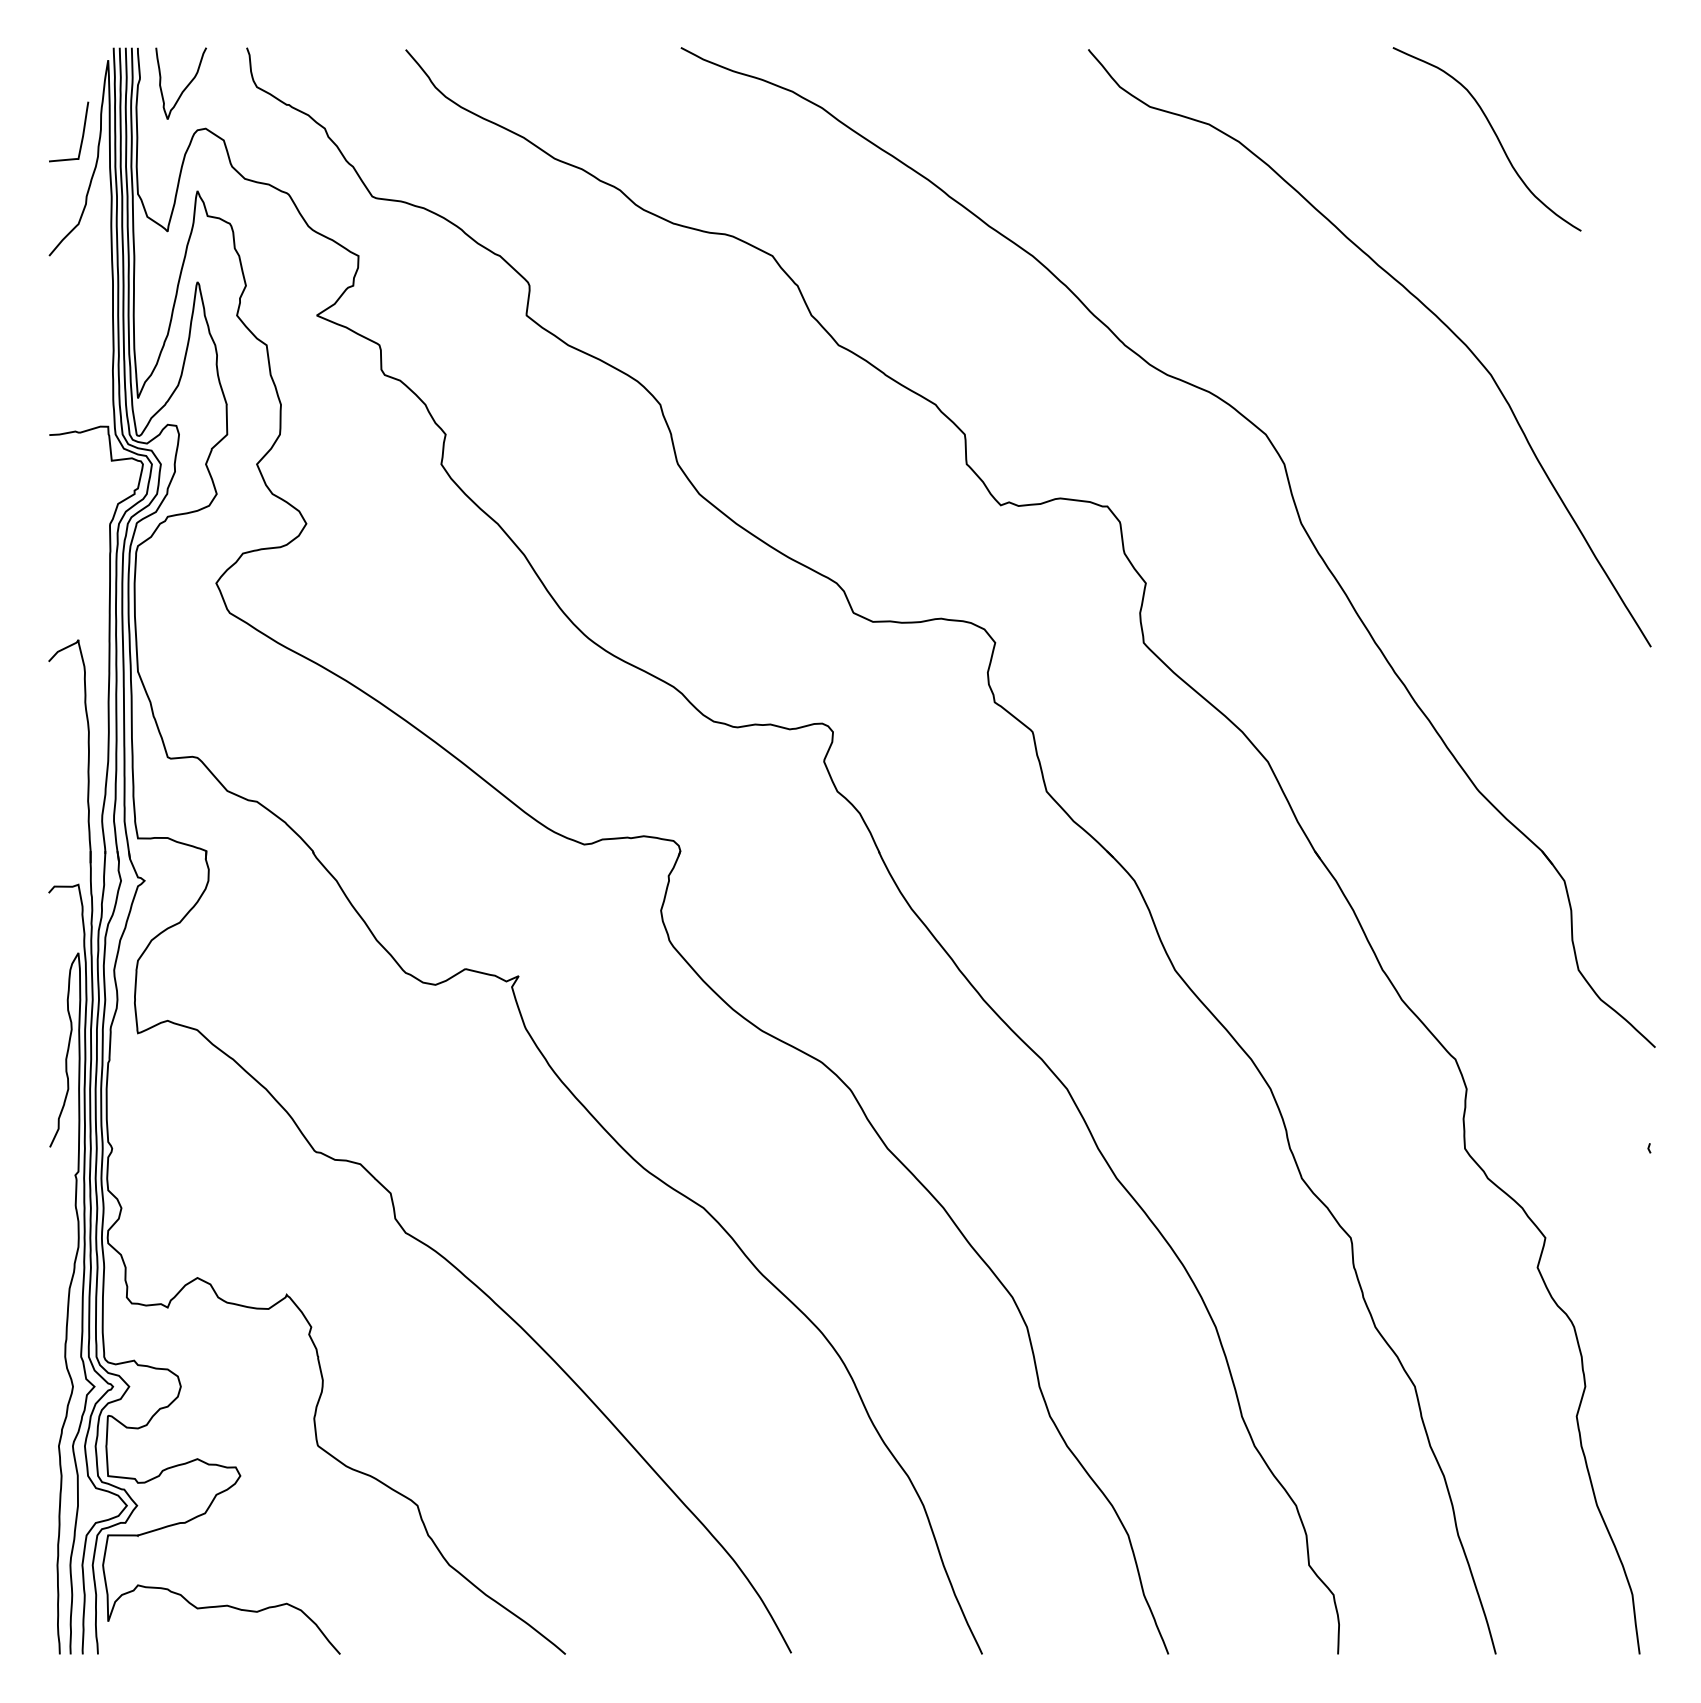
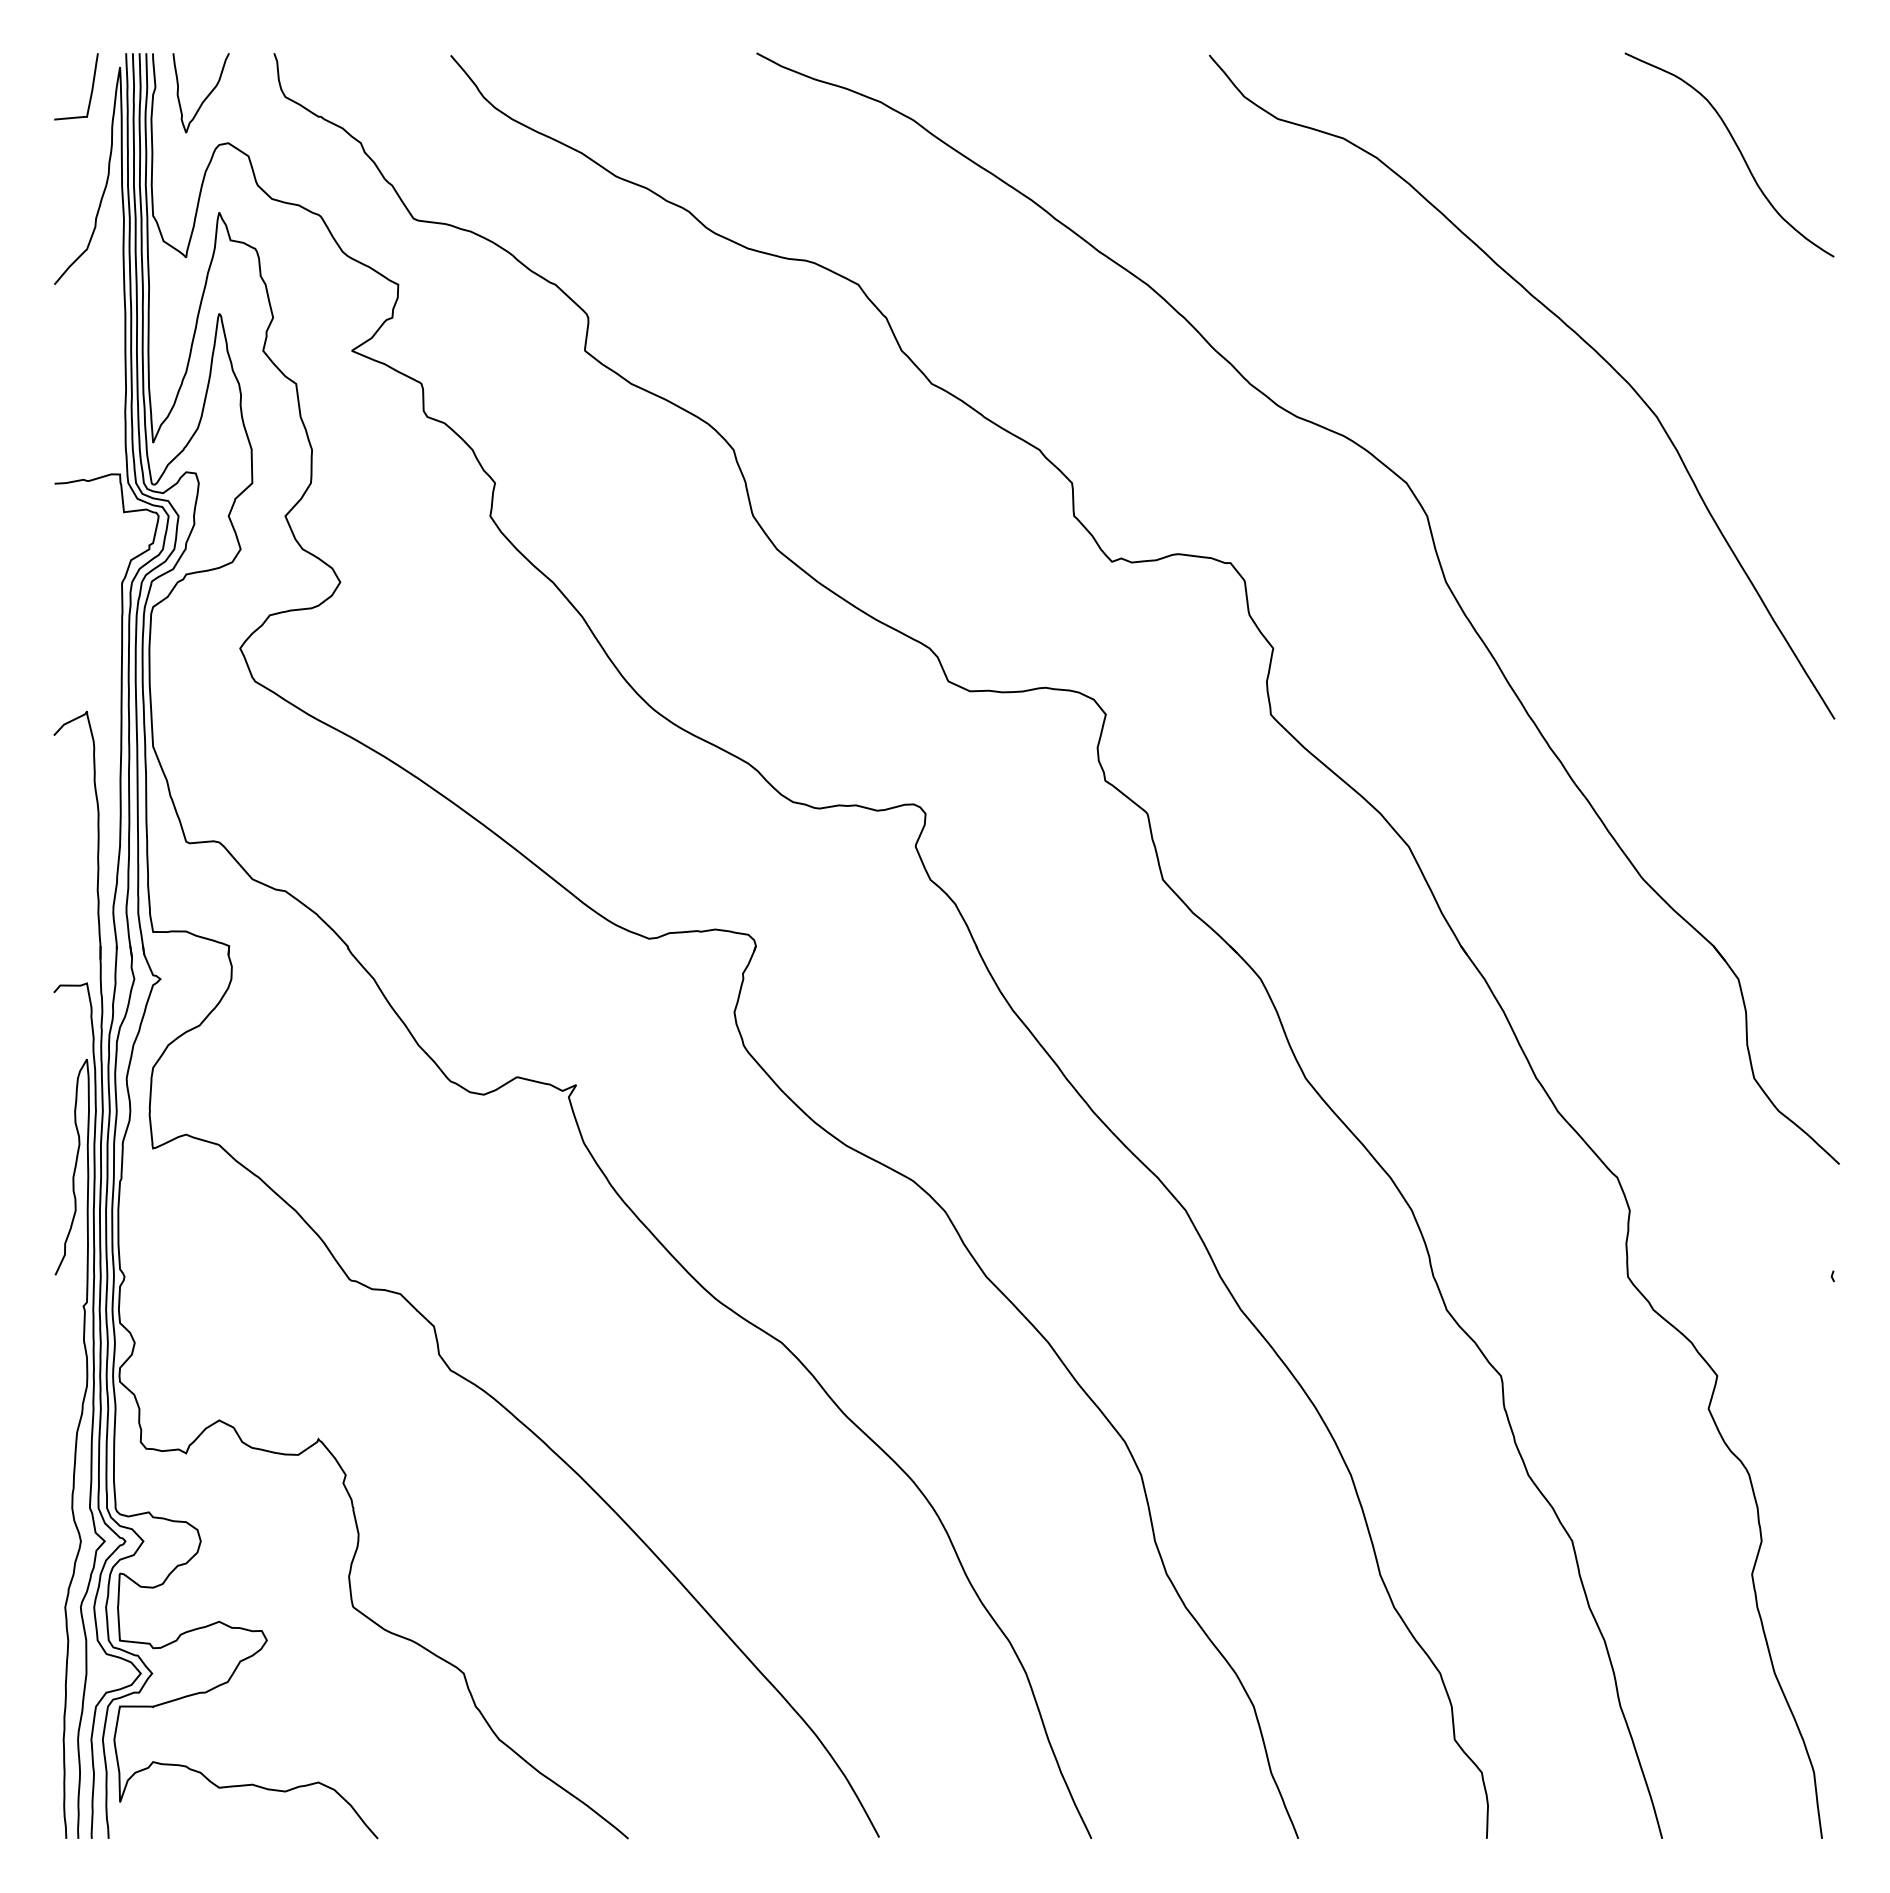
curve: (82, 132) -> (91, 87), moved
curve: (1495, 135) -> (1738, 150), moved

